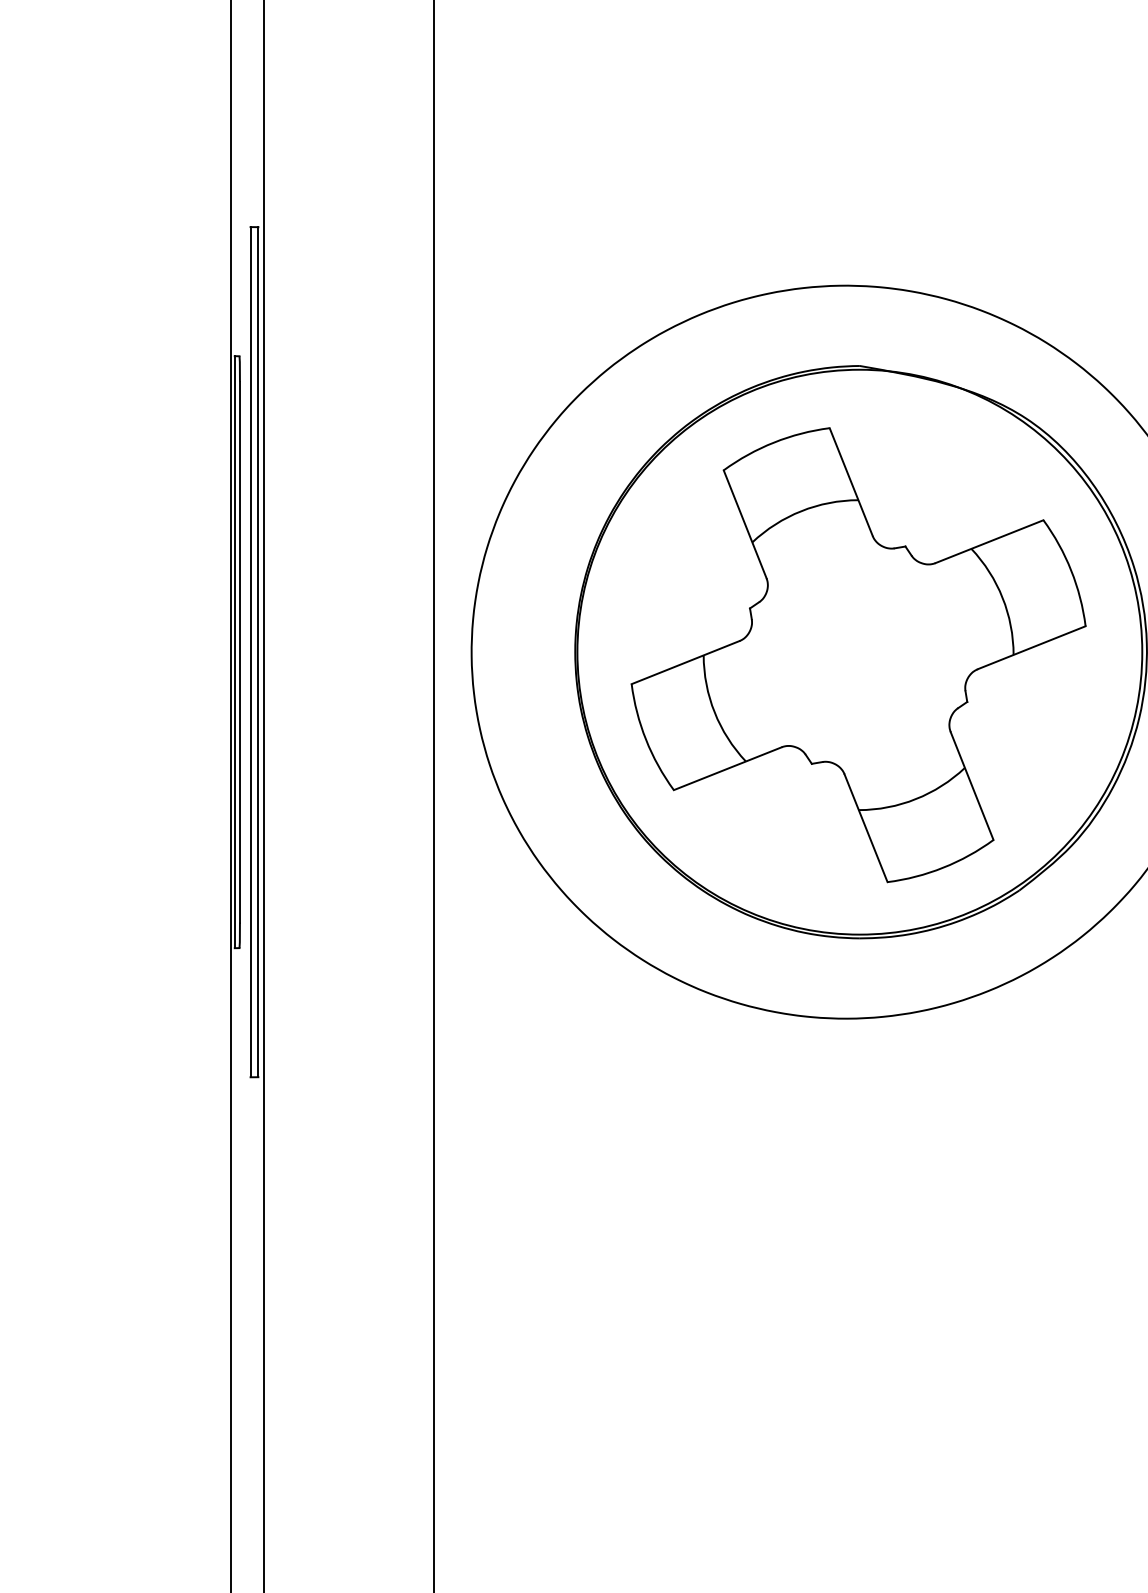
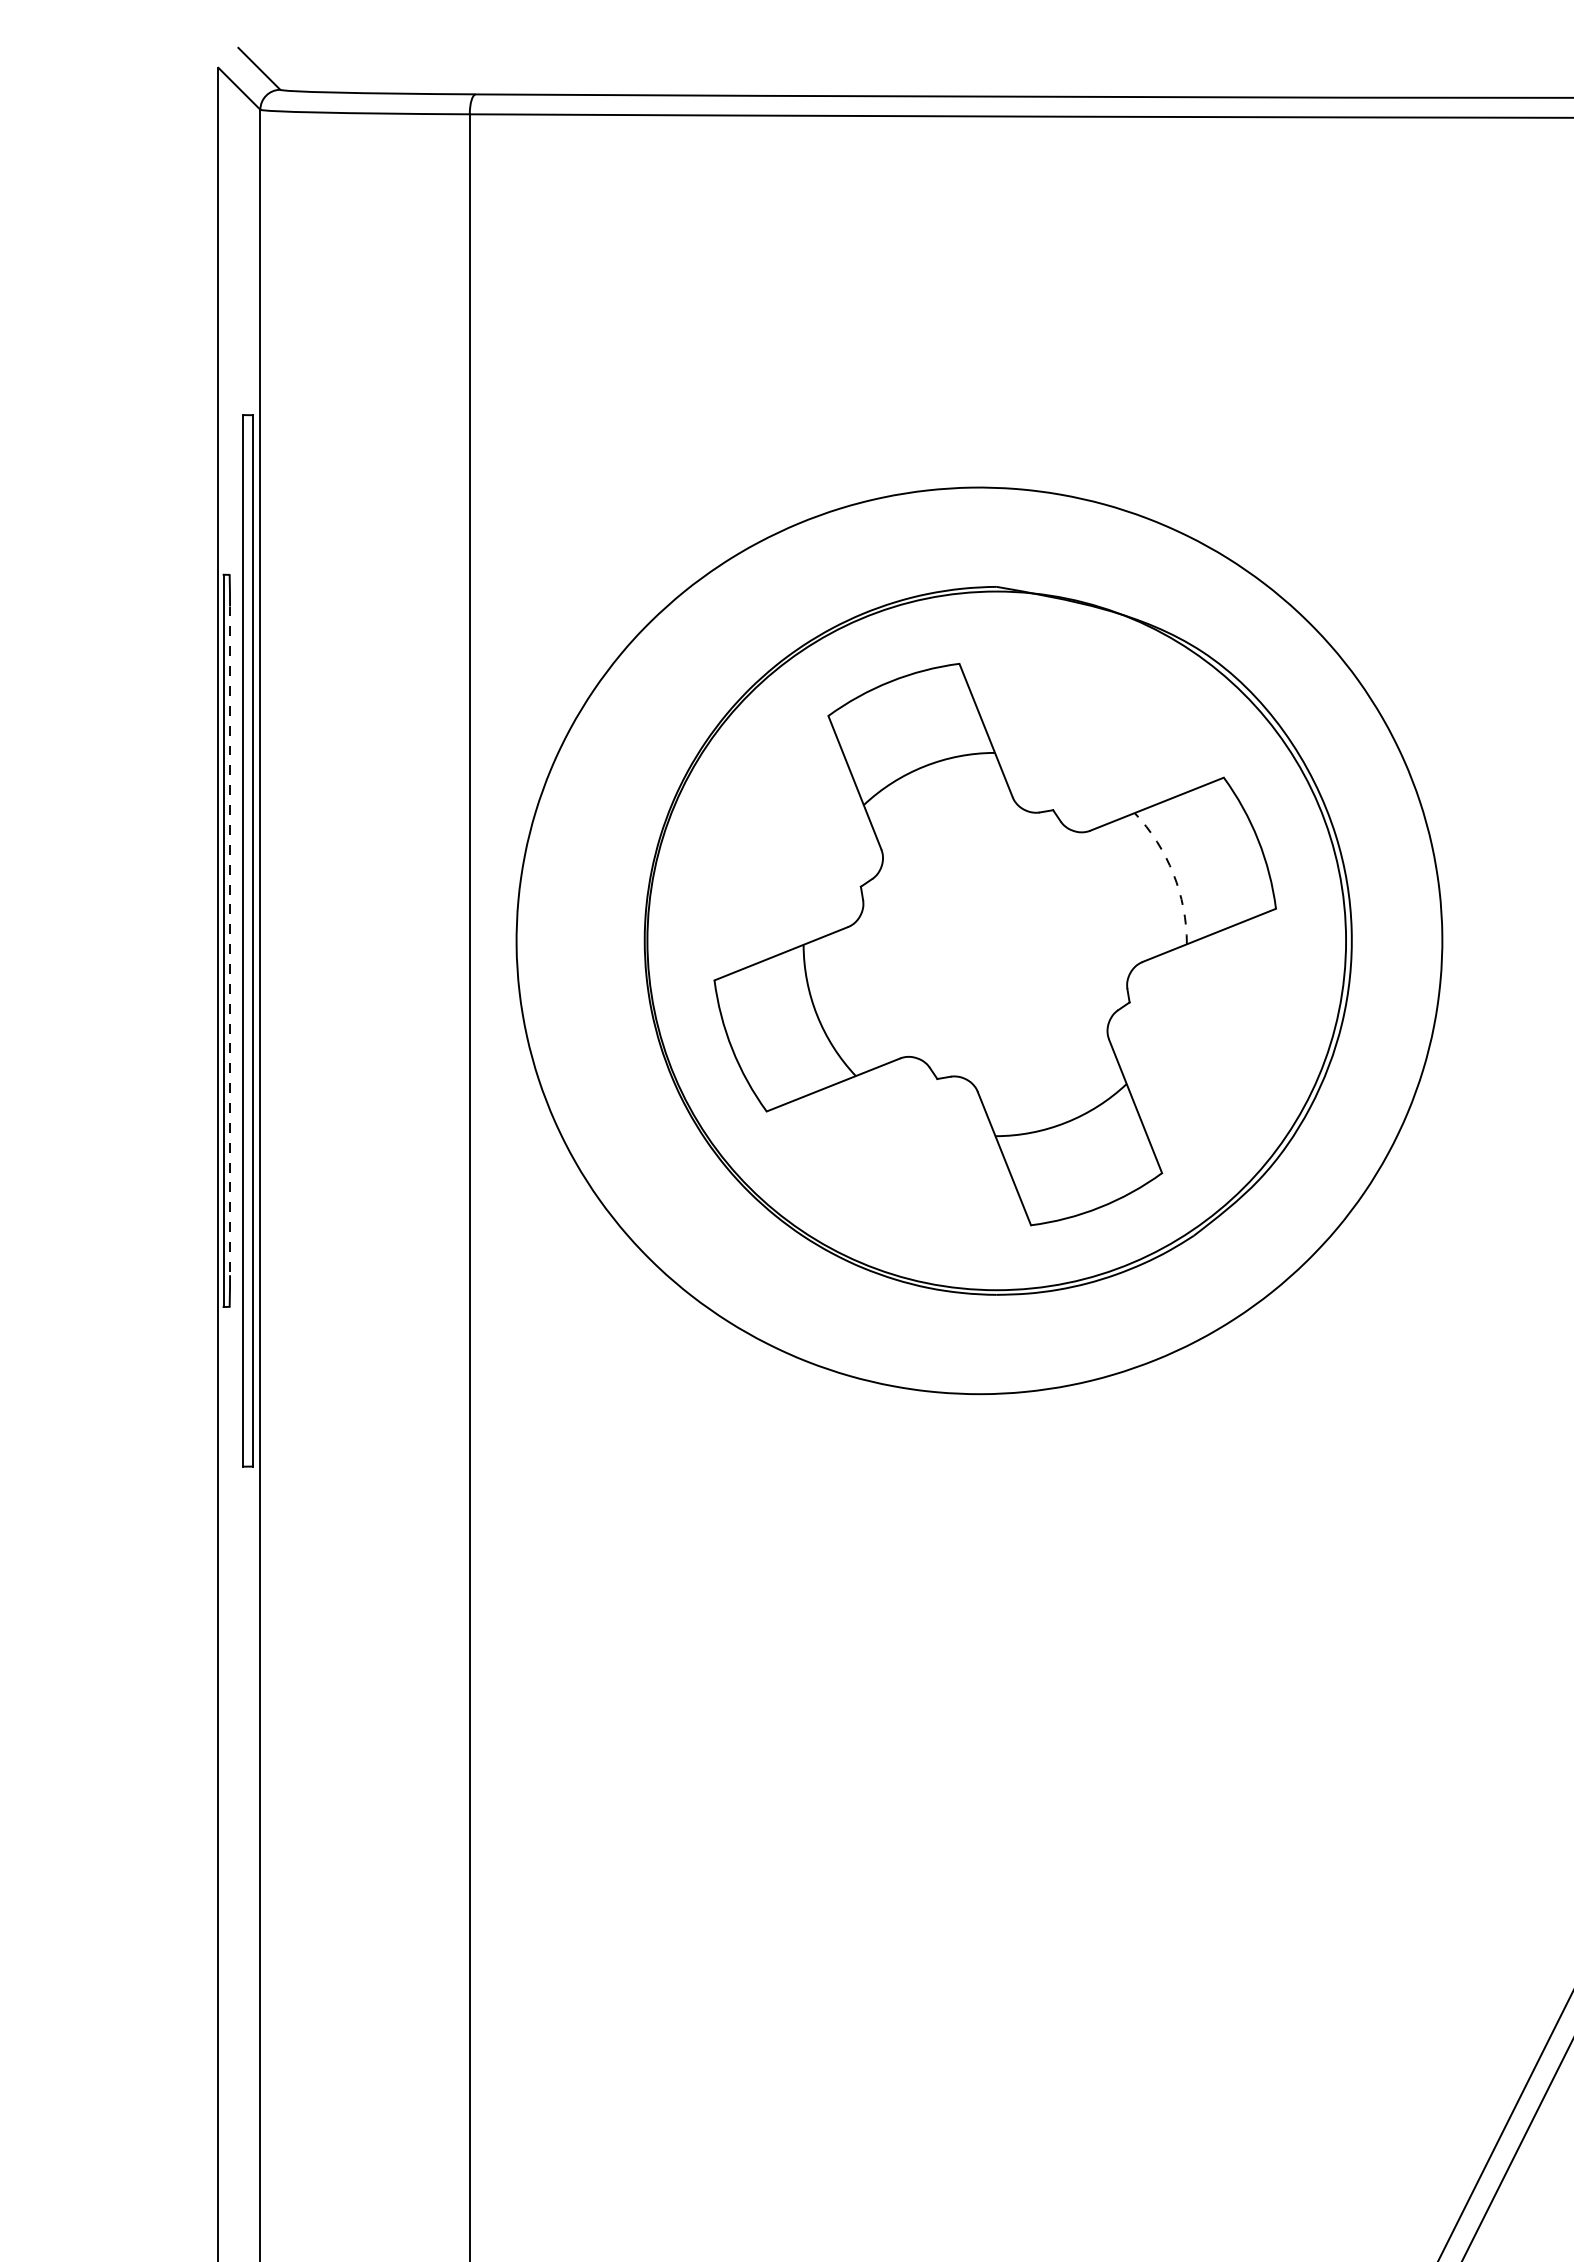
arc: (1002, 597) -> (1173, 873), solid -> dashed
line: (239, 652) -> (229, 941), solid -> dashed

